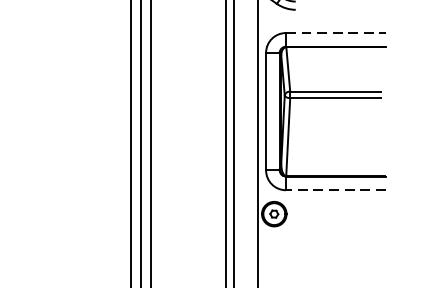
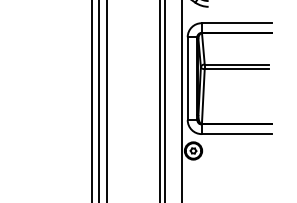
line: (336, 33) -> (237, 23), dashed -> solid
line: (335, 190) -> (236, 134), dashed -> solid

